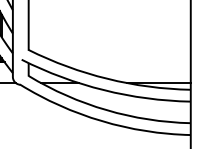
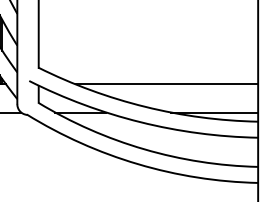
line: (122, 62) -> (165, 84), added

